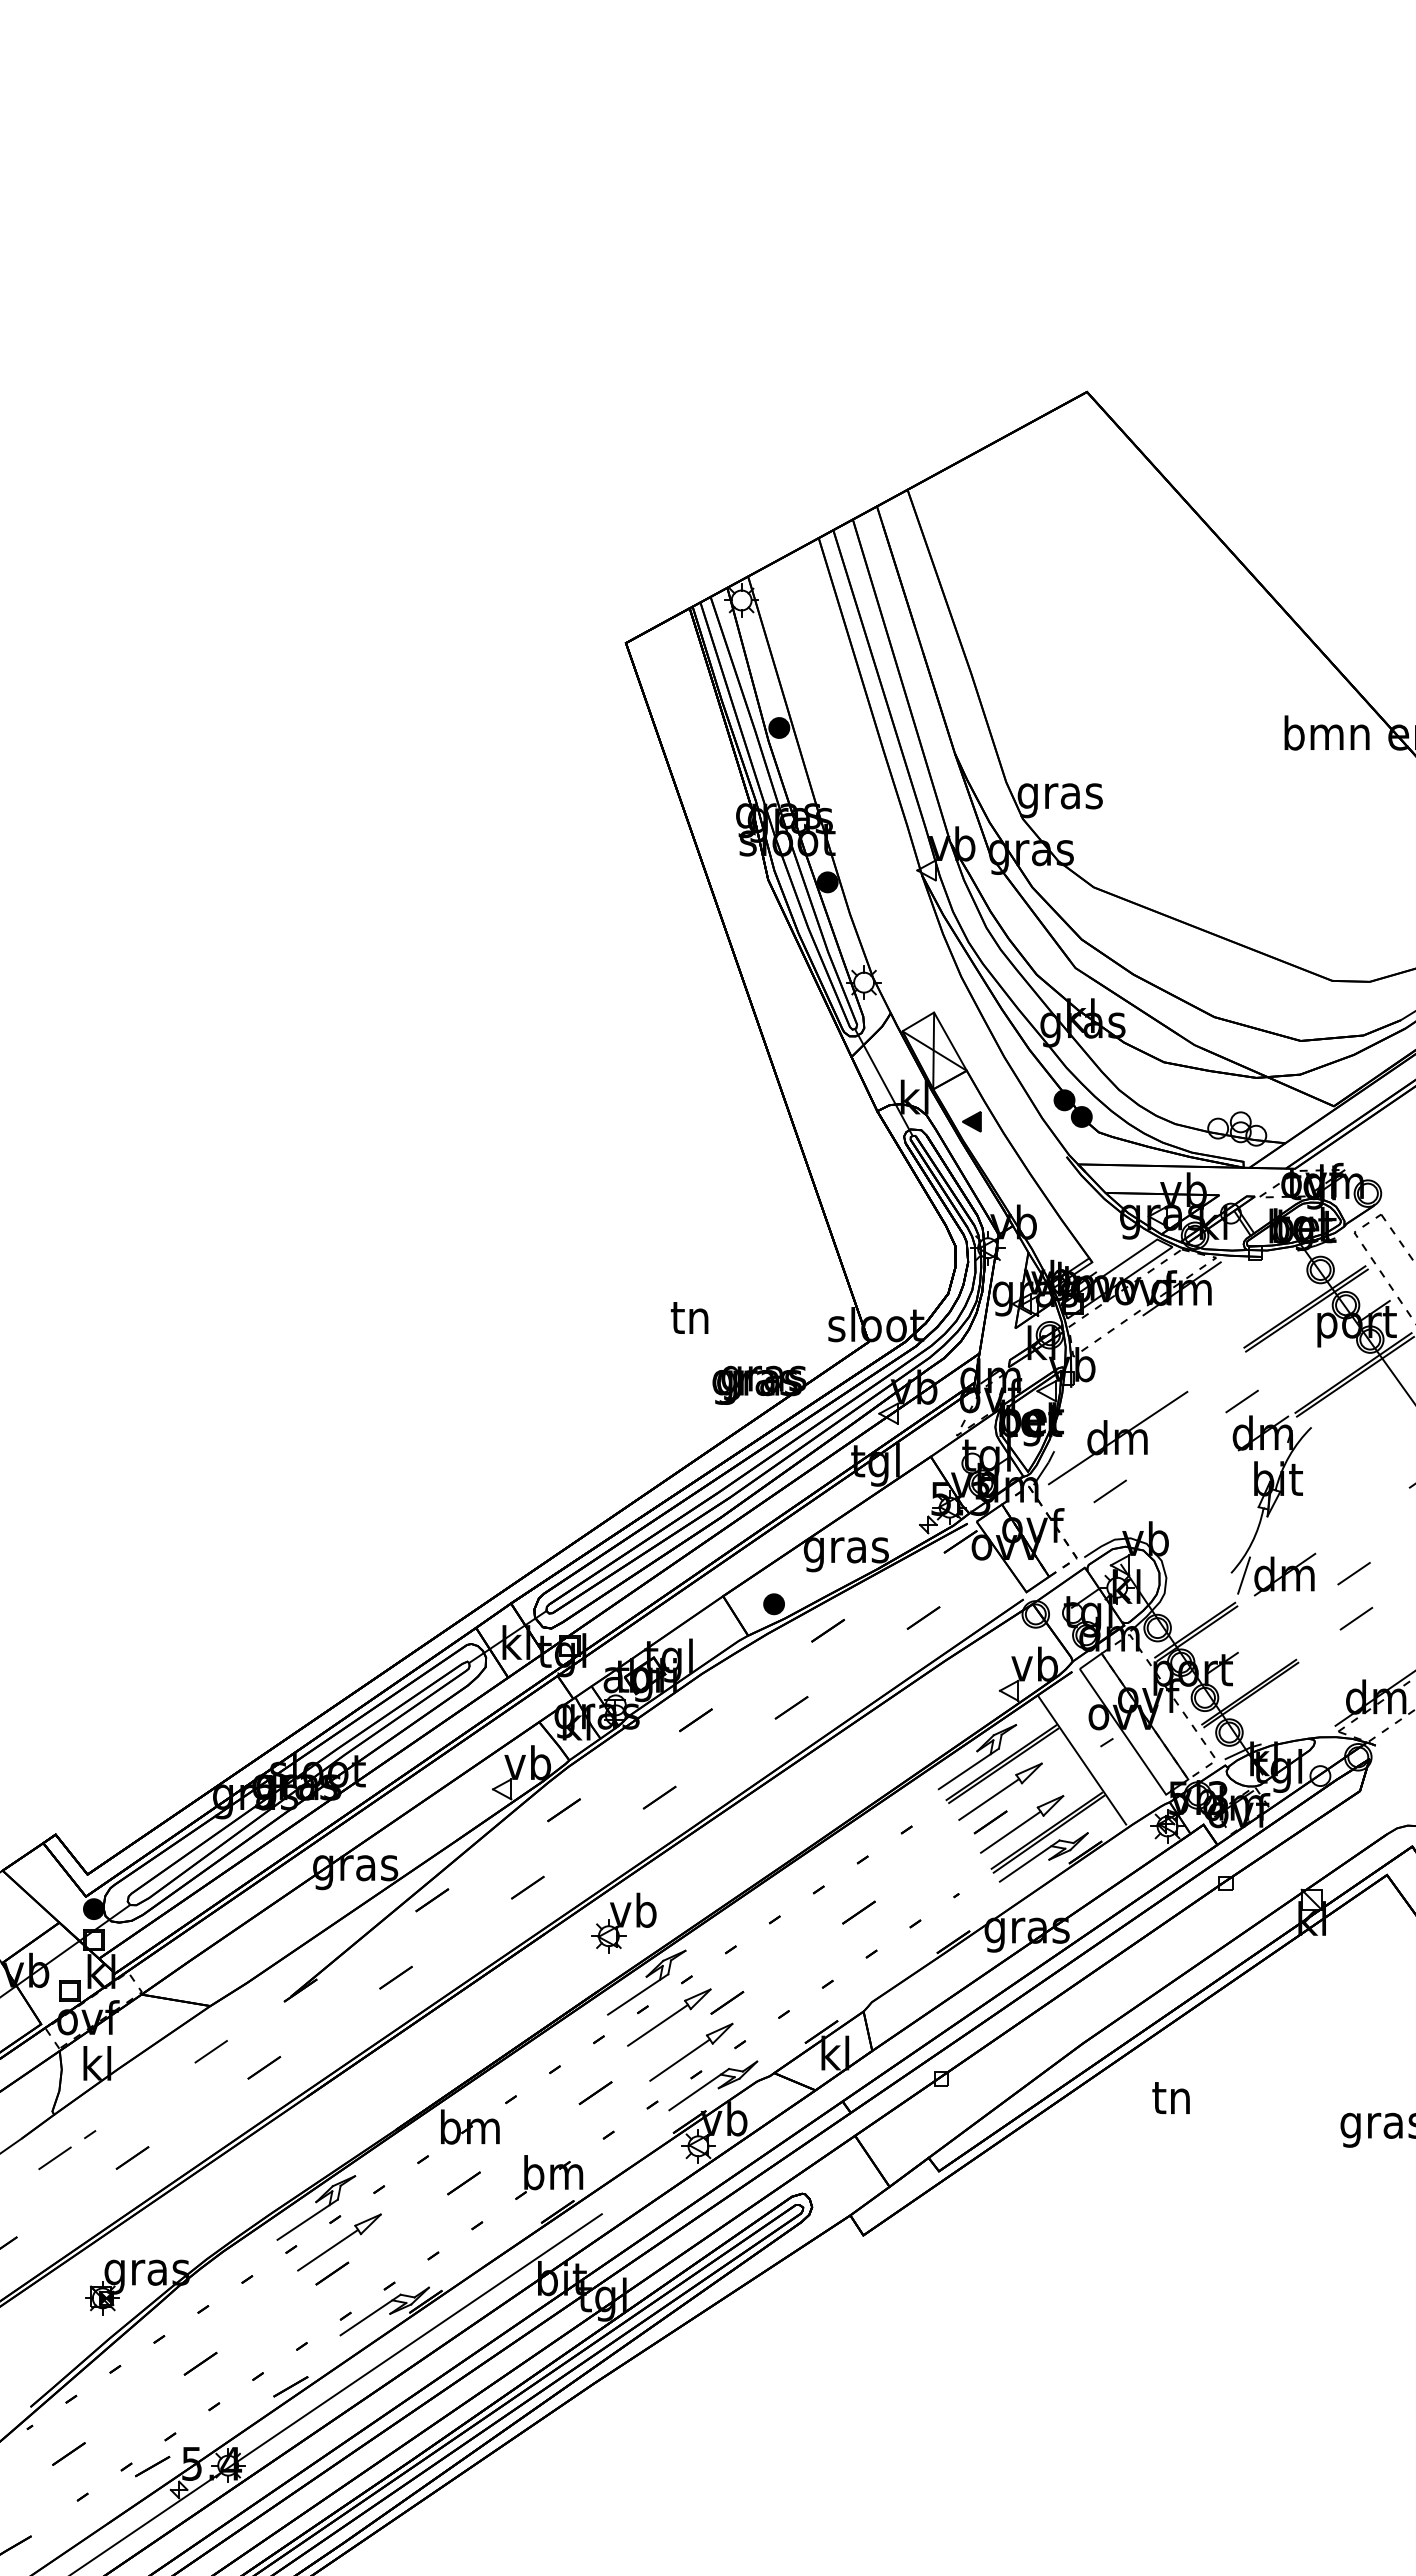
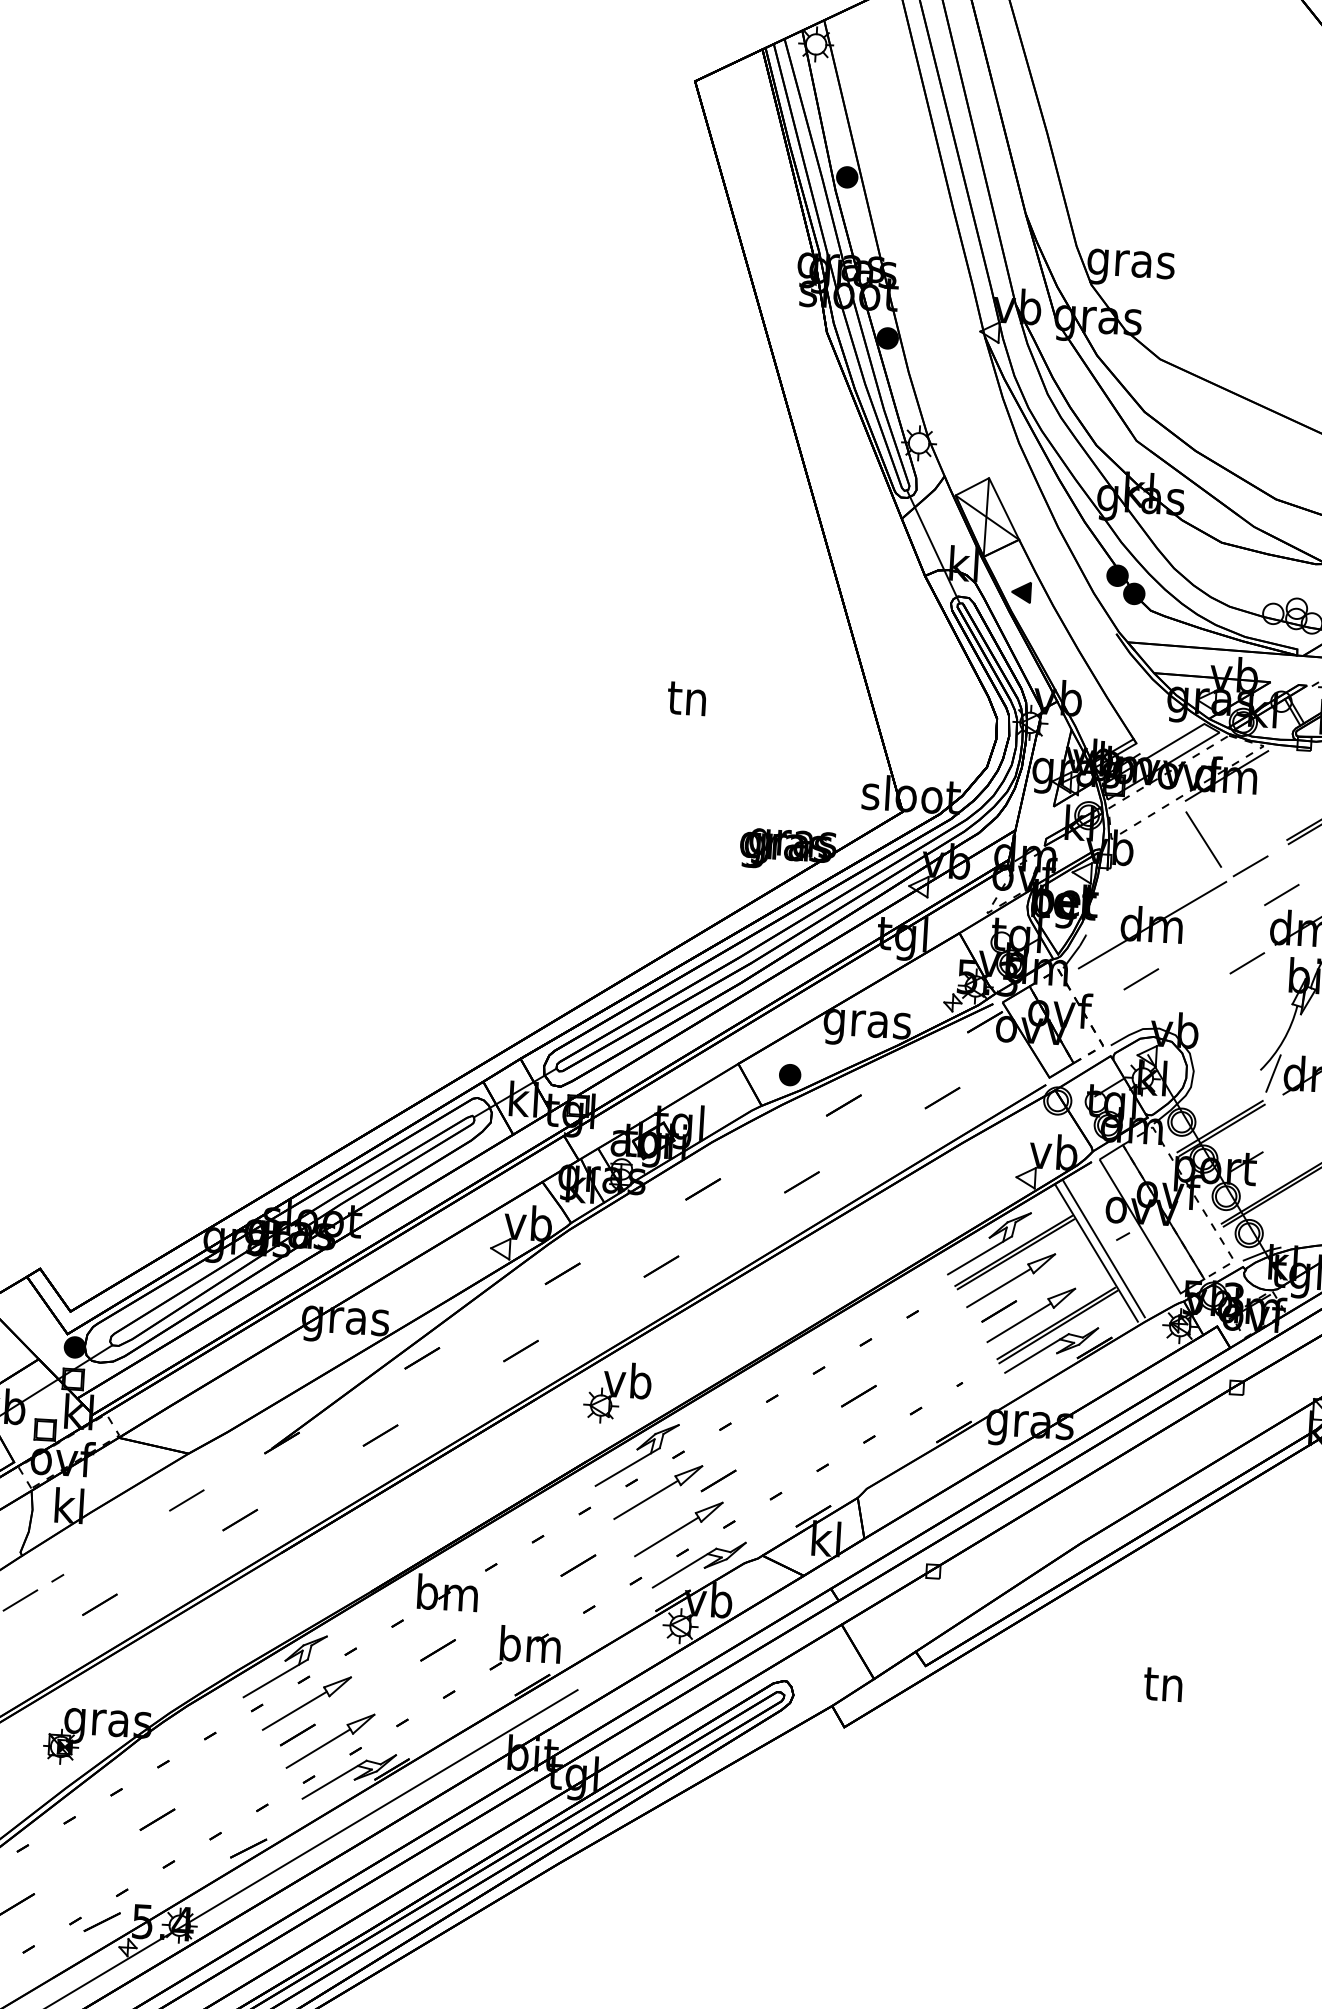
text: (689, 1317) -> (686, 698), moved
line: (1162, 1351) -> (1203, 839), added
line: (1210, 1375) -> (1250, 866), added
line: (1212, 1469) -> (1247, 962), added
line: (1088, 1755) -> (1103, 1248), added
text: (1170, 2097) -> (1162, 1684), moved
part: (364, 2277) -> (330, 1740), added

